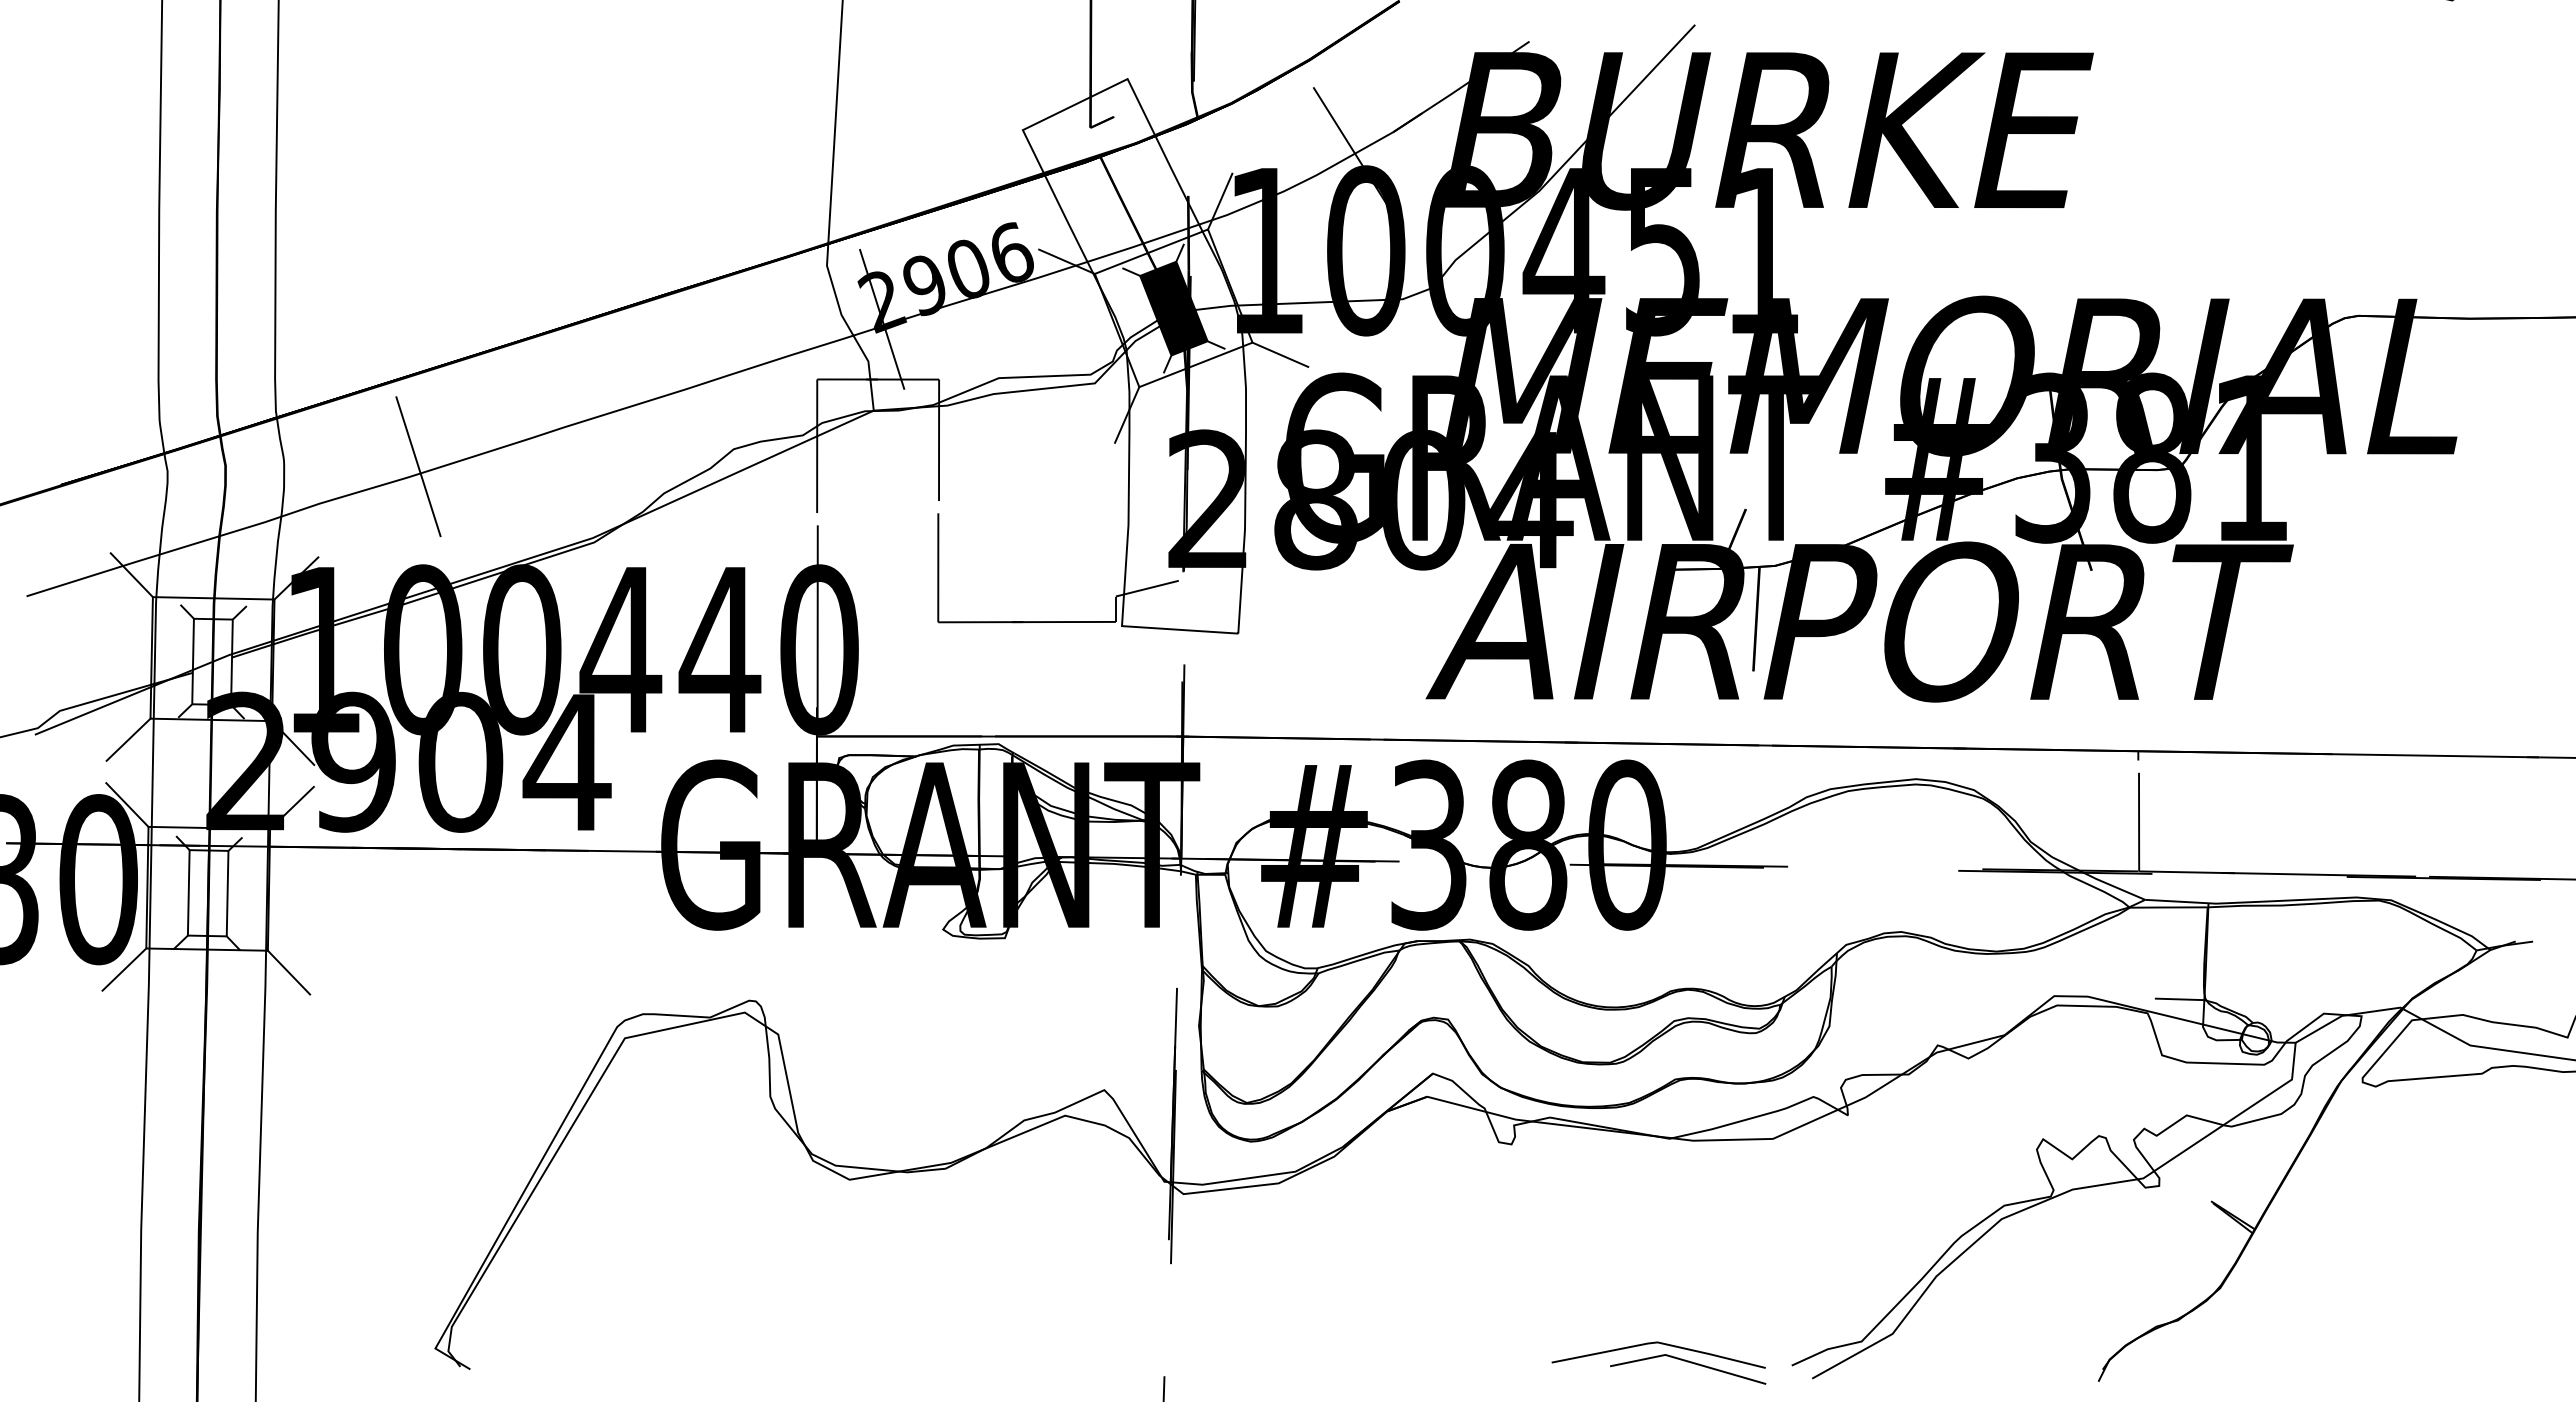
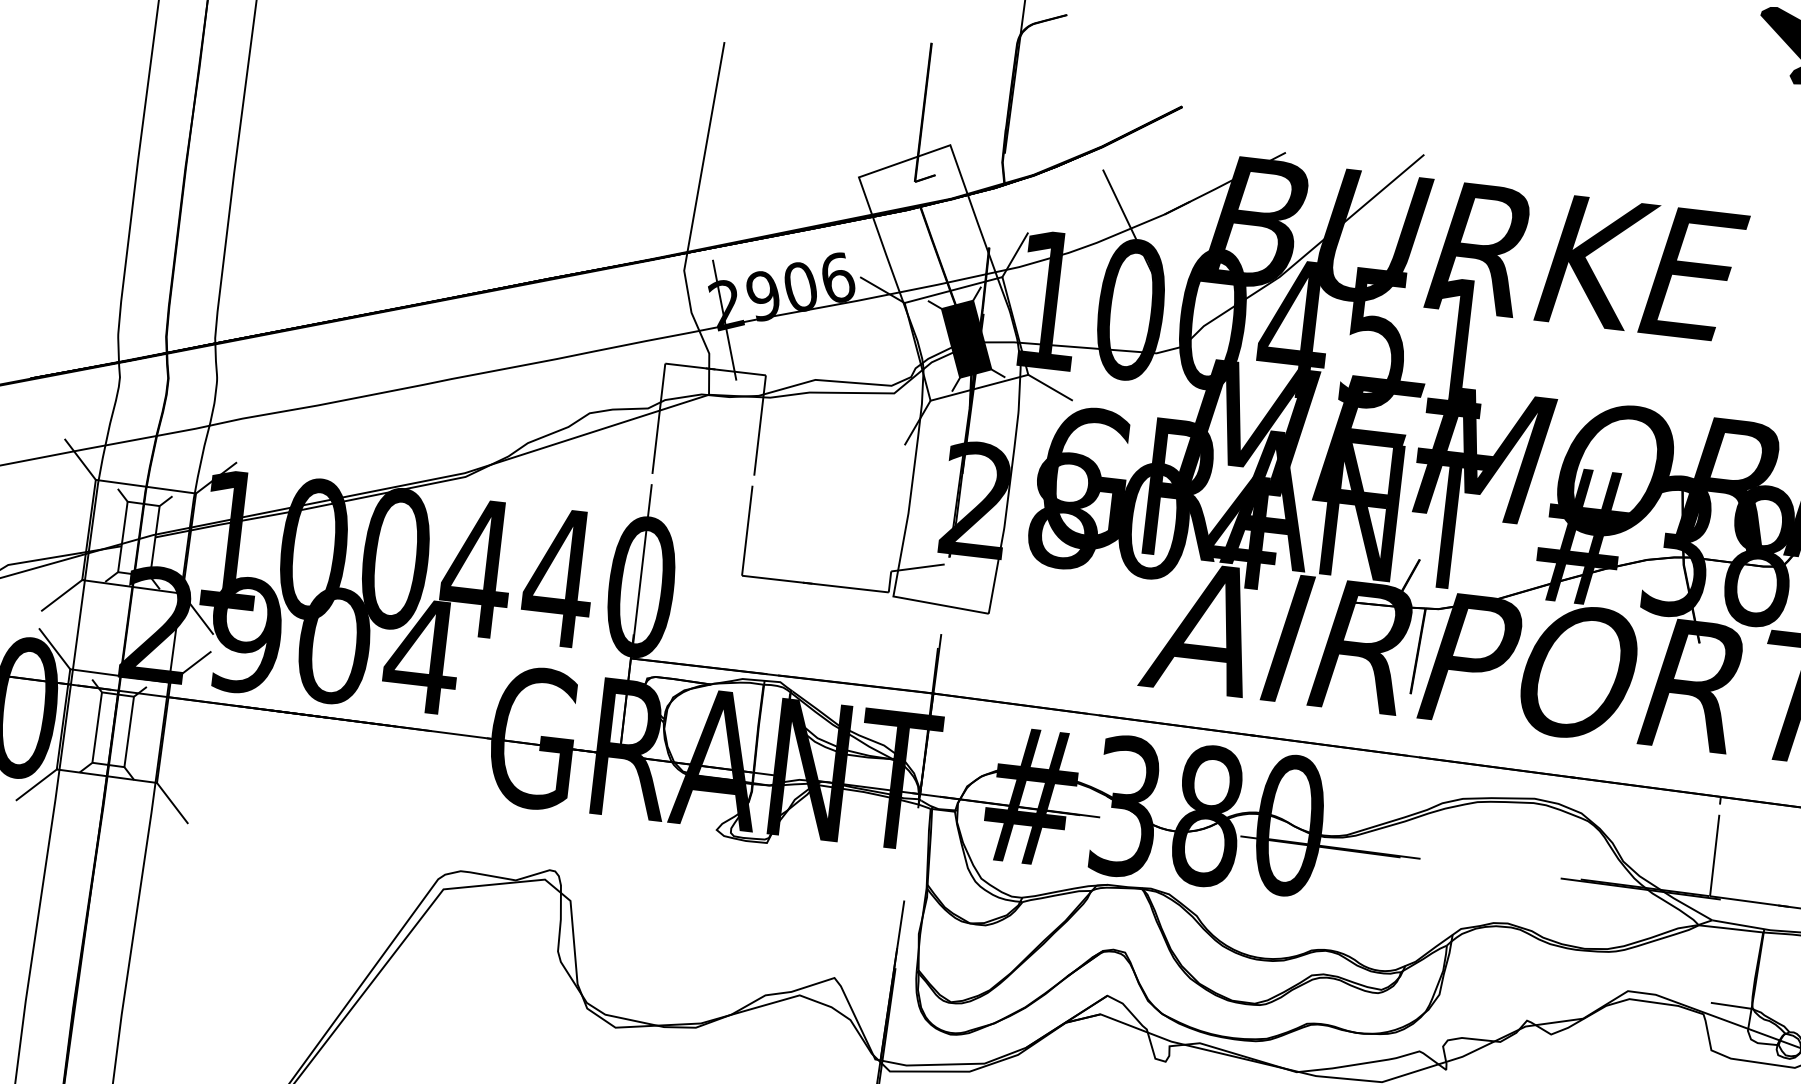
line: (418, 466) -> (327, 397), removed

